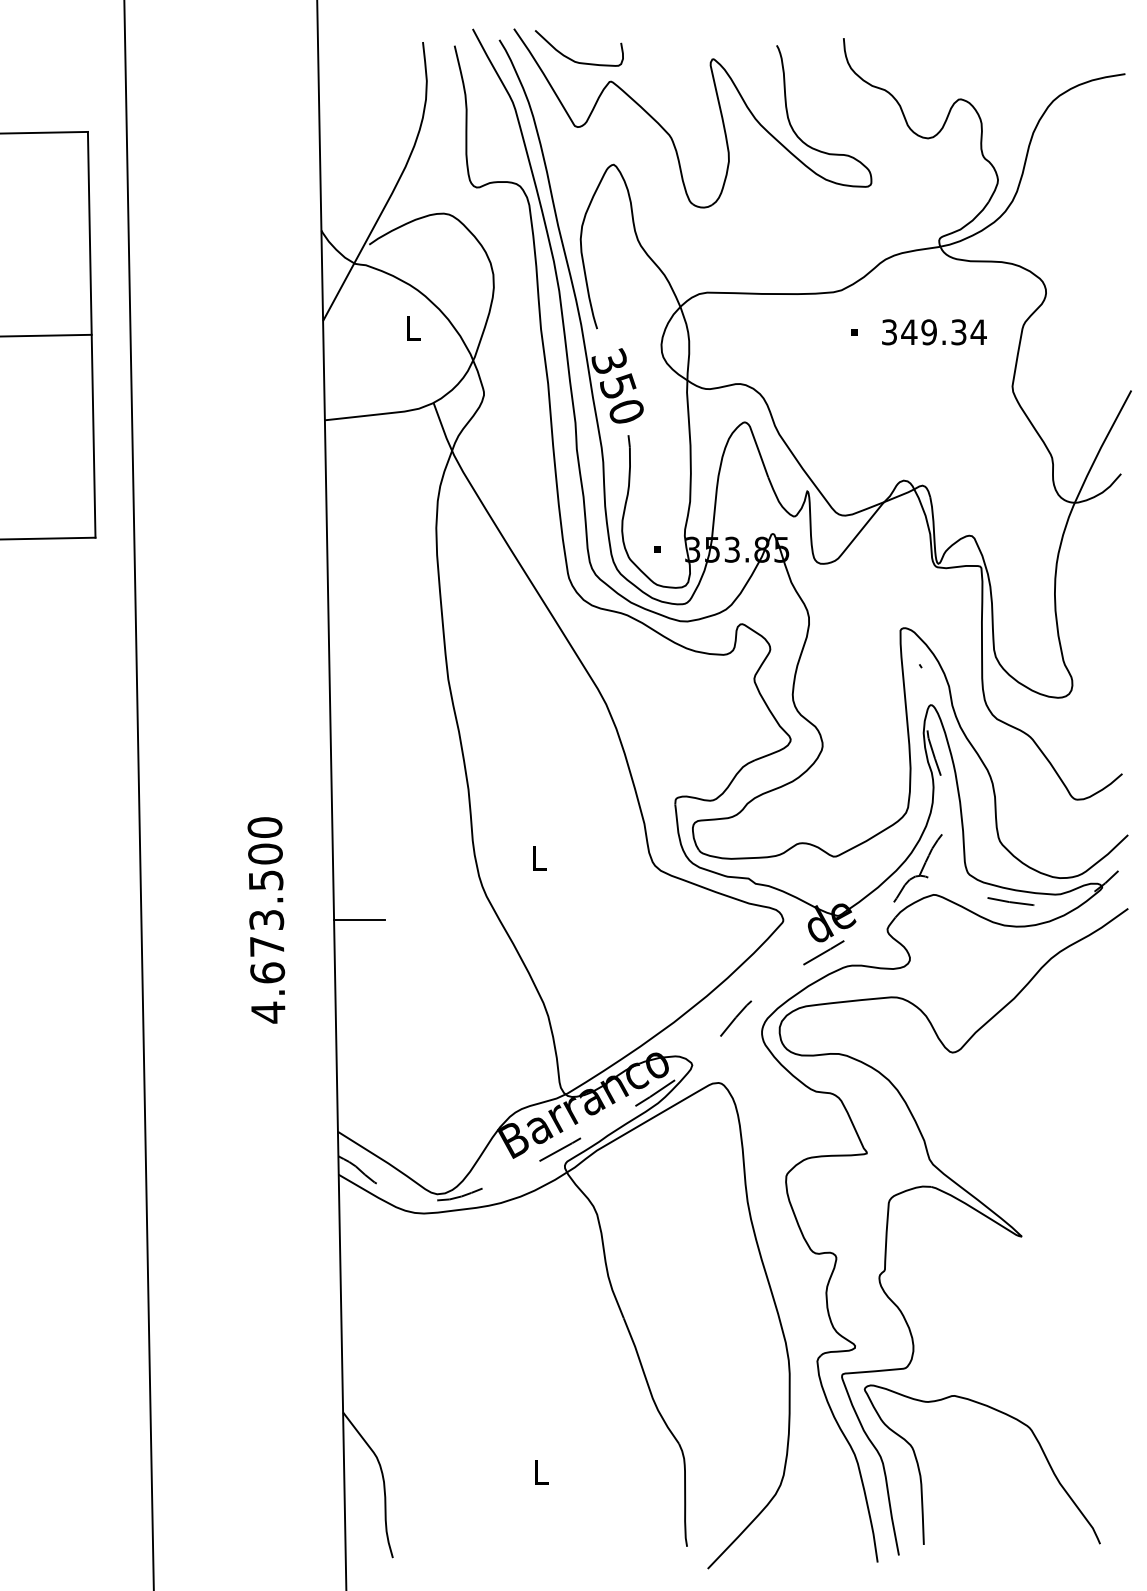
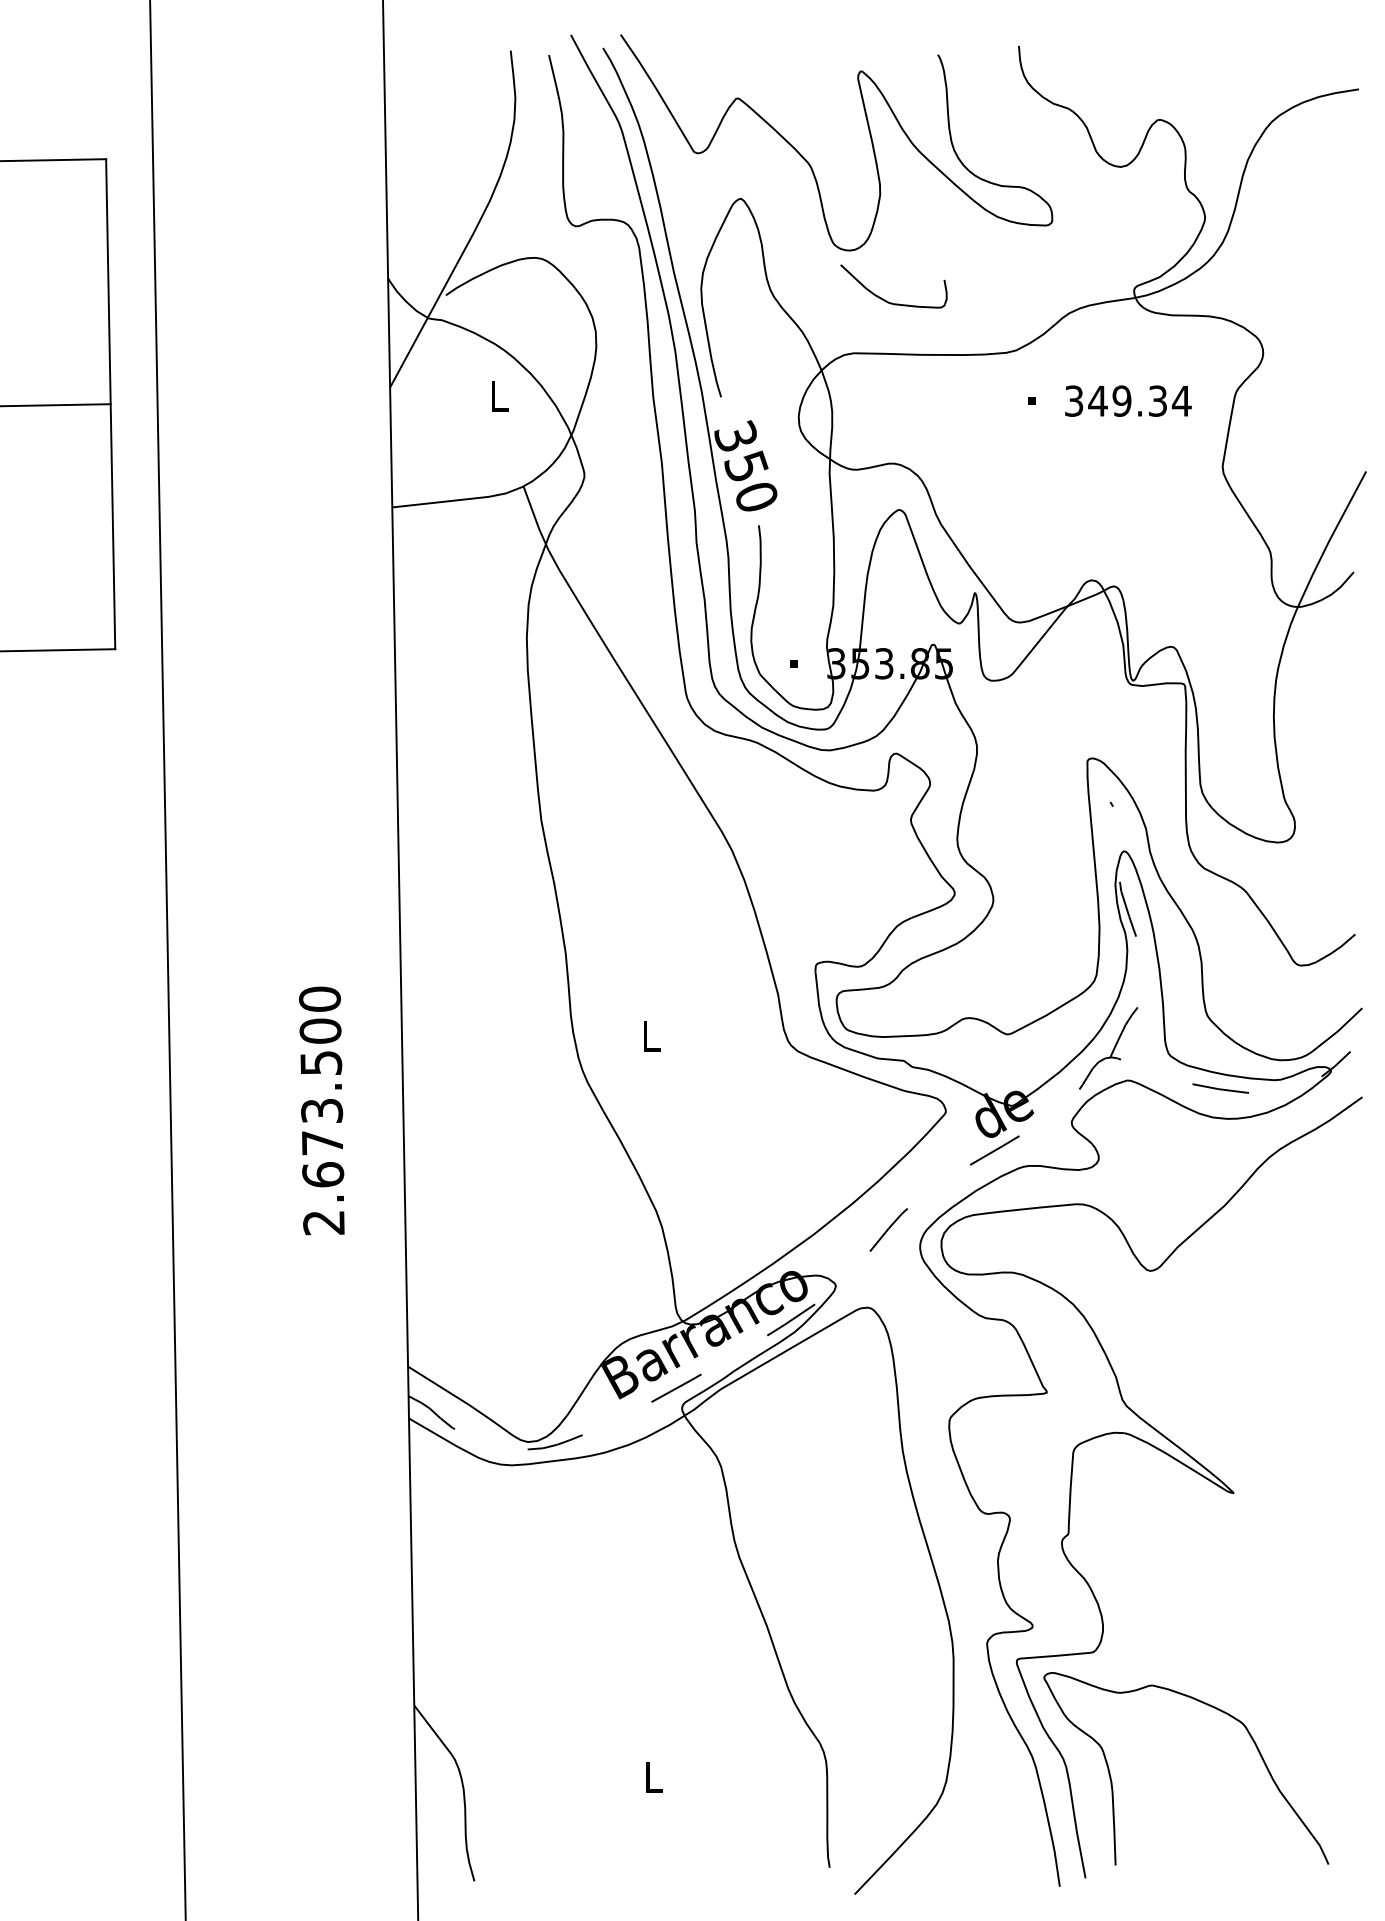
curve: (573, 59) -> (886, 299), moved
line: (359, 919) -> (434, 1110), removed
text: (268, 1012) -> (324, 1222), 4.673.500 -> 2.673.500

